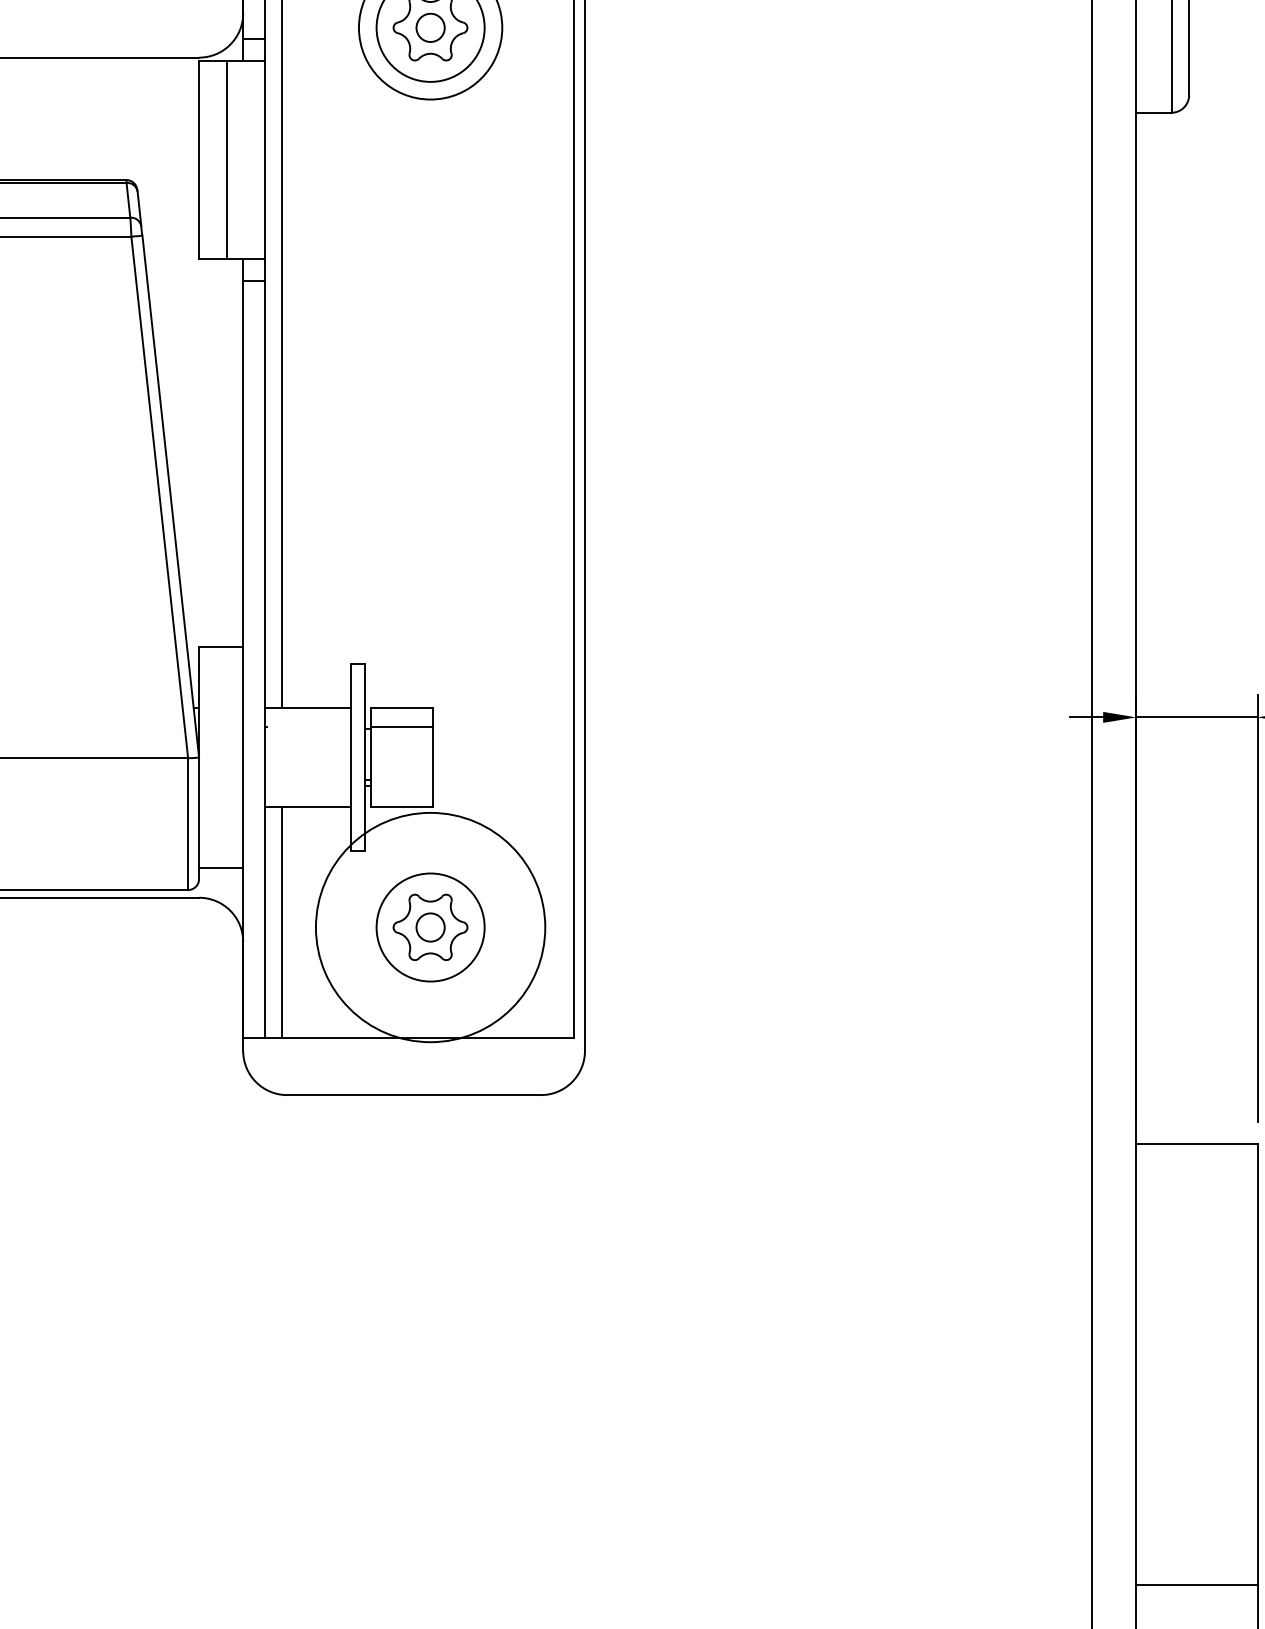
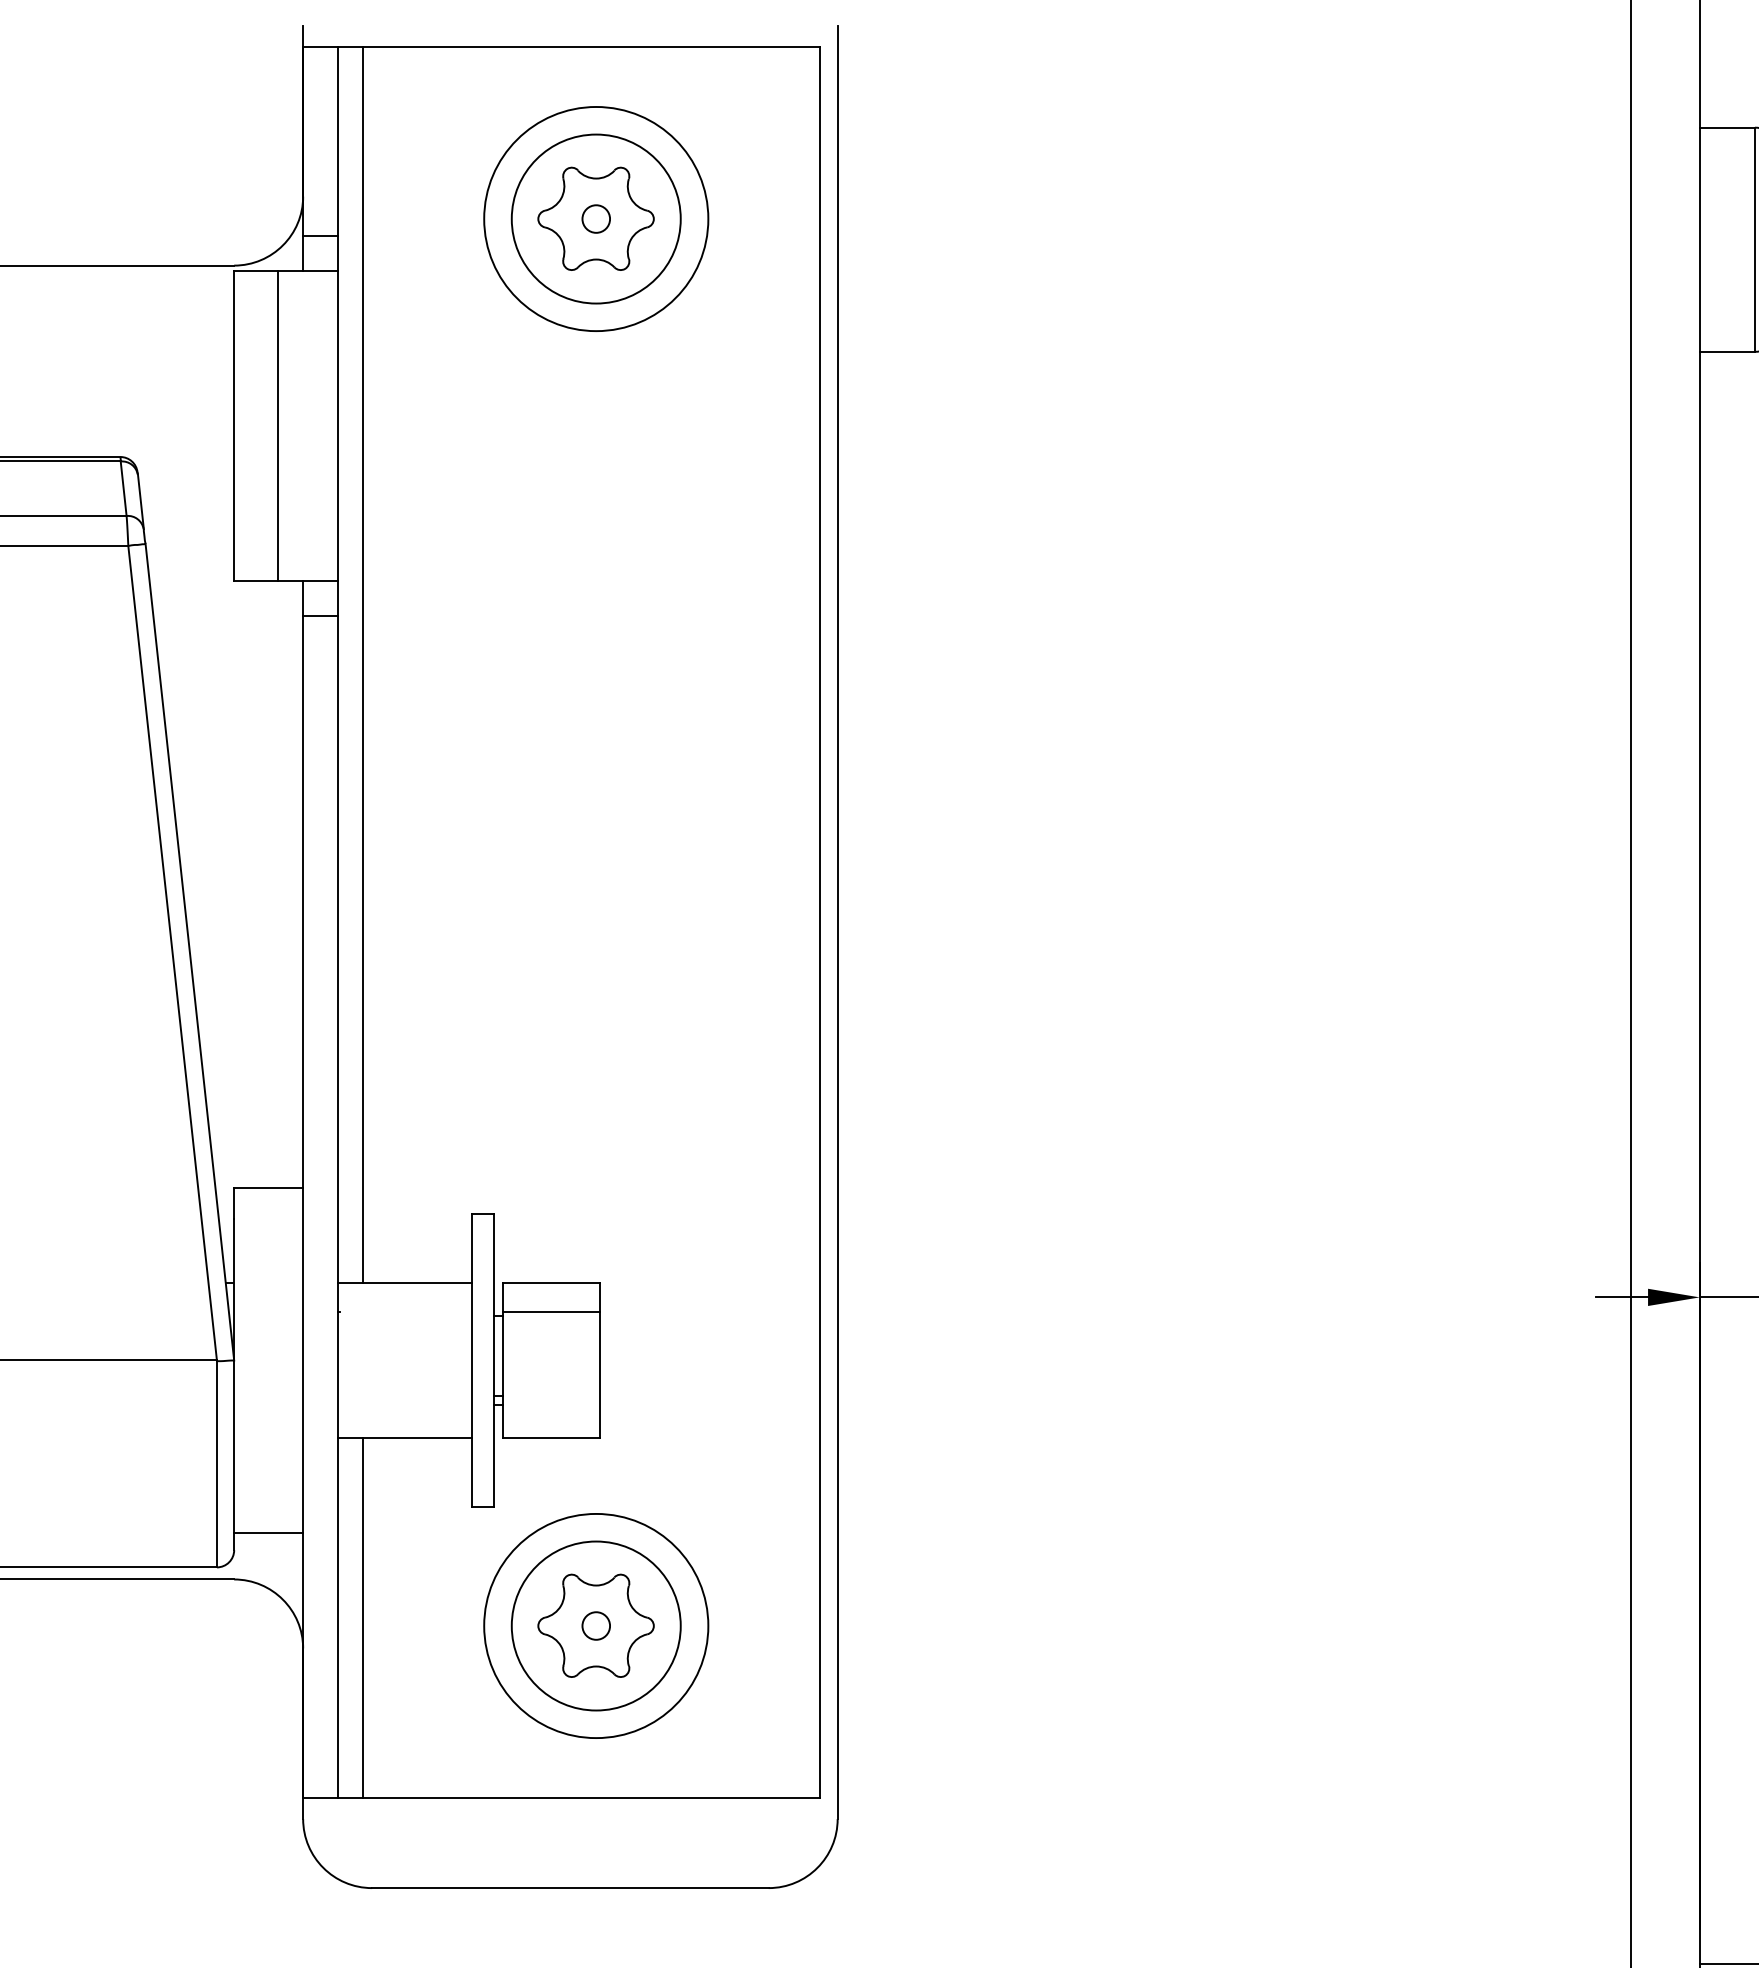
circle: (430, 27) -> (596, 218), size x0.62
circle: (430, 927) -> (596, 1625), size x0.62
circle: (430, 927) -> (596, 1625), size x0.62

